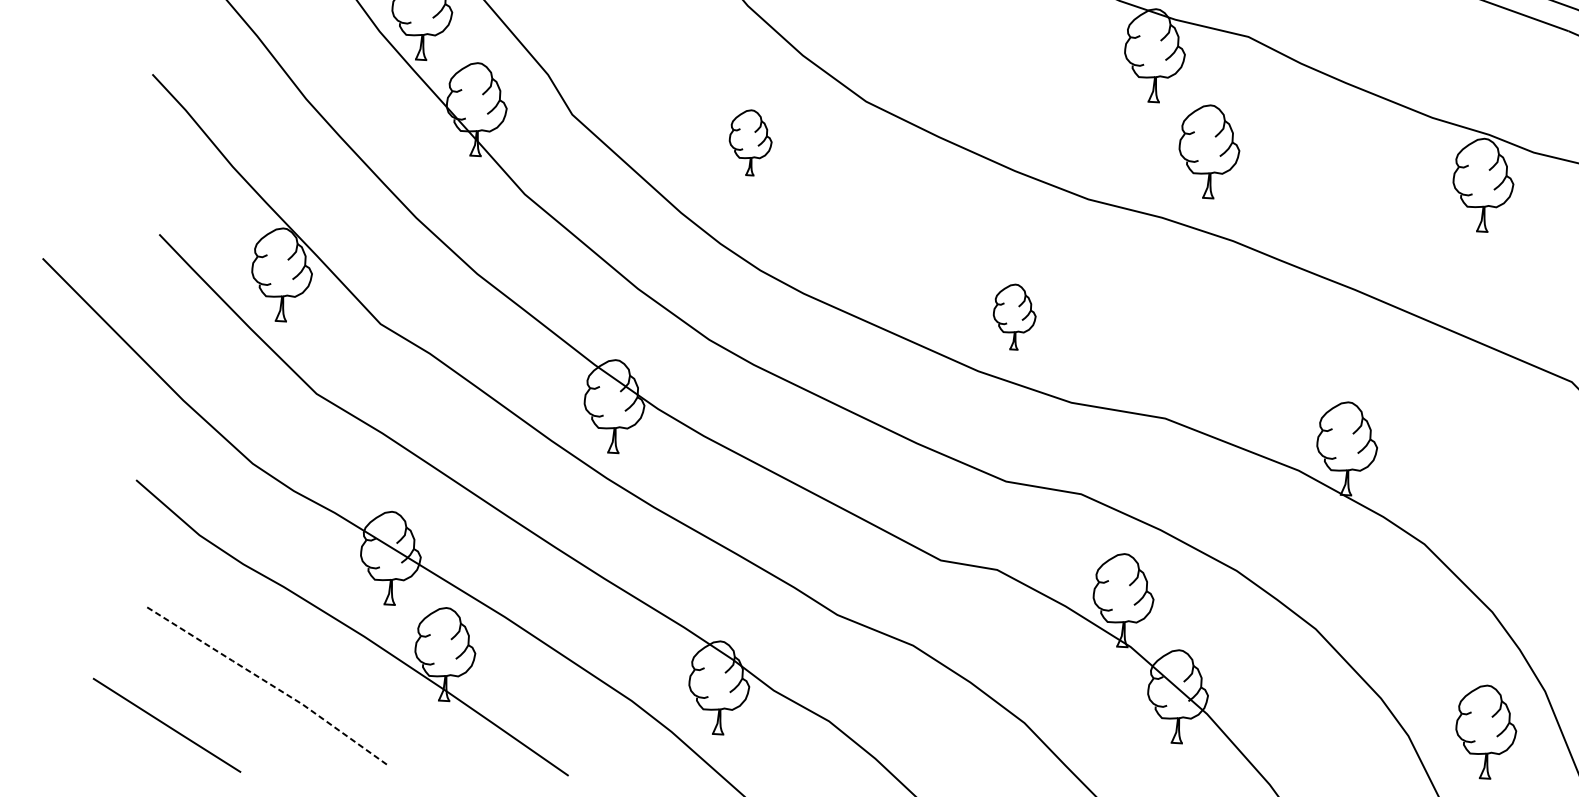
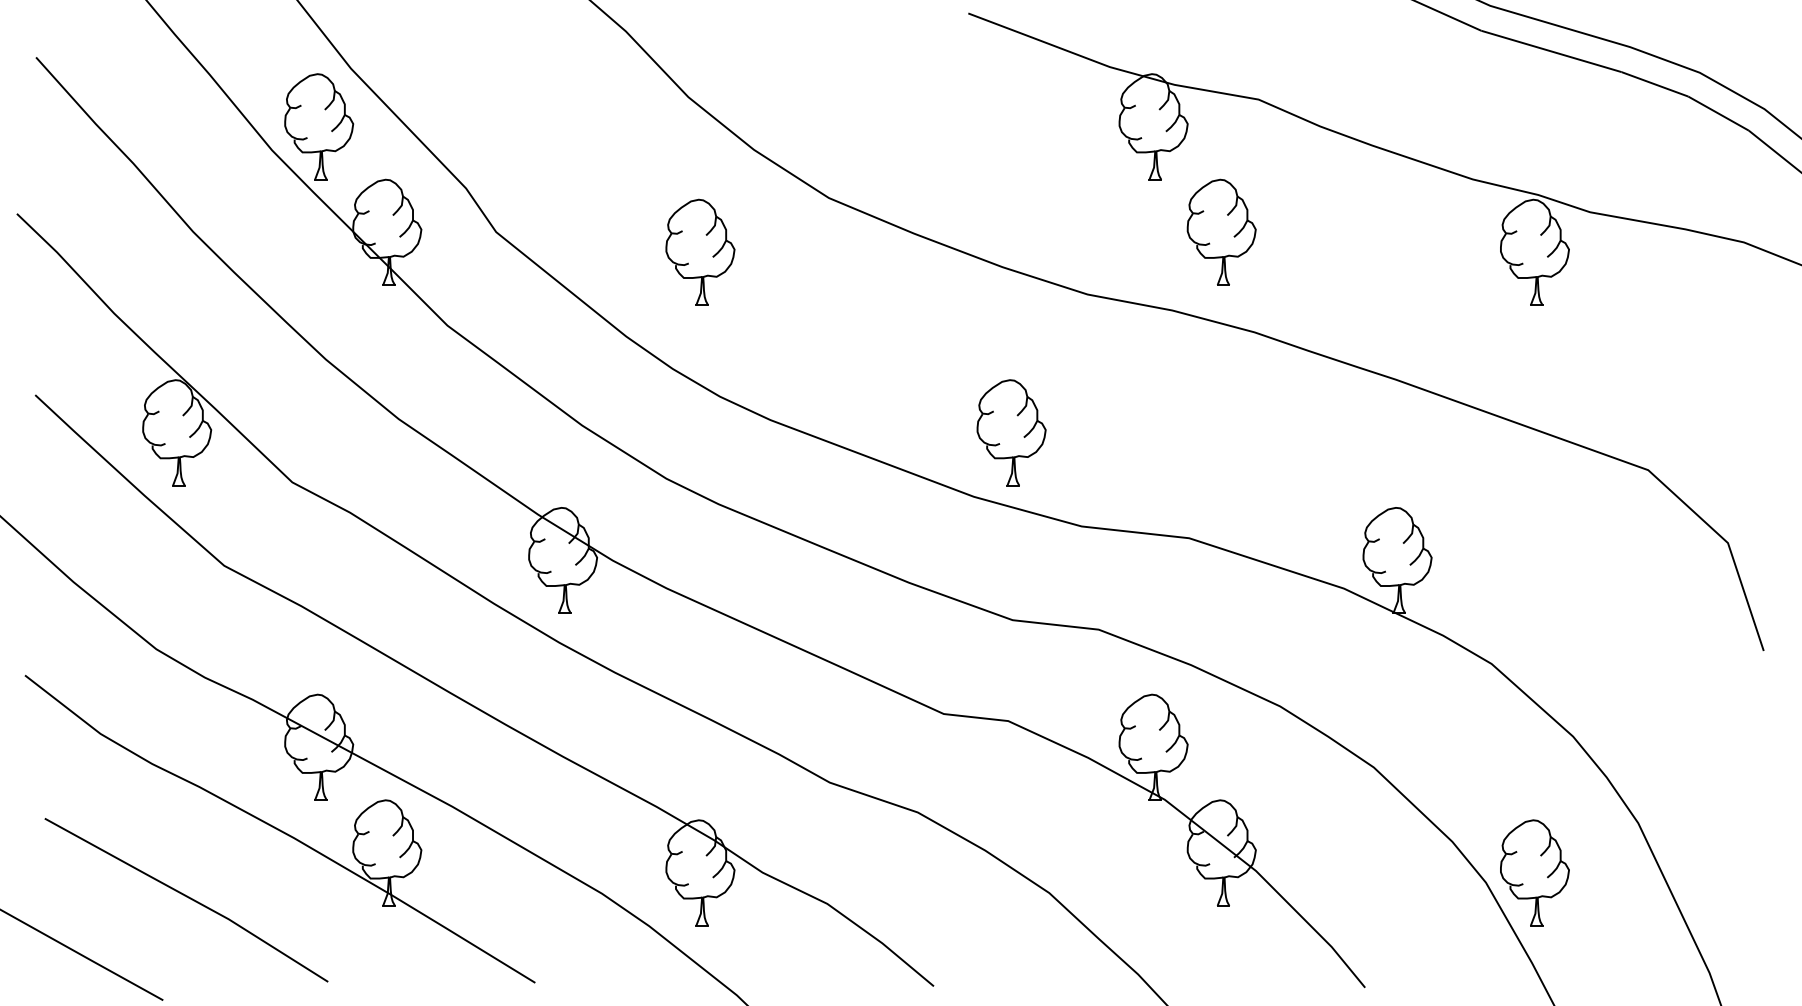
part: (750, 142) -> (700, 251), size x1.43
part: (1014, 316) -> (1011, 432), size x1.43
line: (268, 683) -> (188, 897), dashed -> solid
part: (1485, 731) -> (1534, 872), moved

